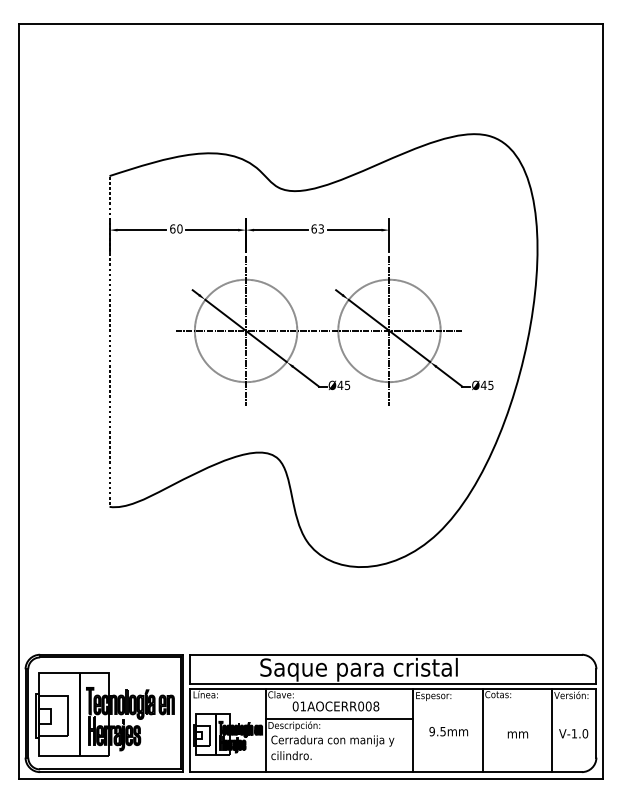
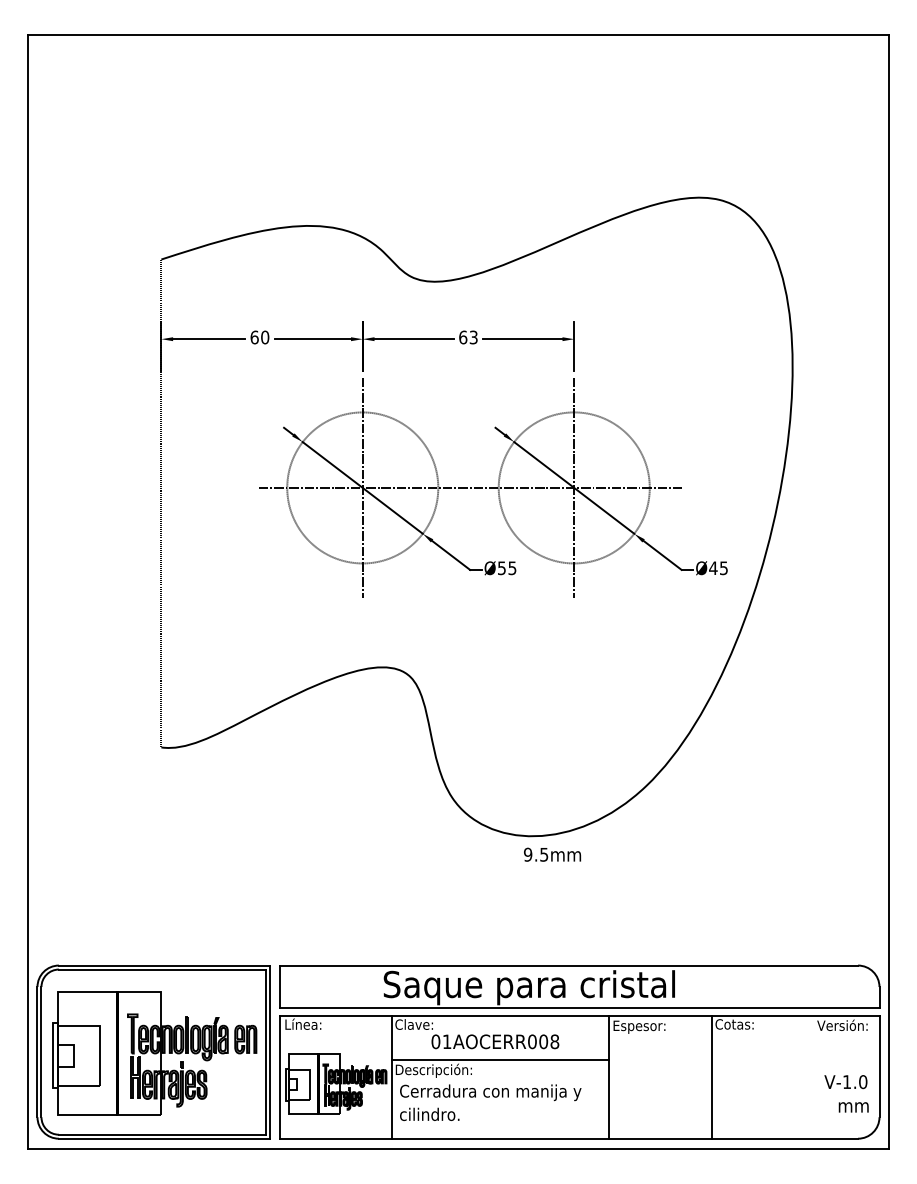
text: (340, 385) -> (502, 568), Ø45 -> Ø55
line: (552, 730) -> (814, 1077), removed
text: (448, 731) -> (552, 854), moved
text: (517, 734) -> (853, 1106), moved

